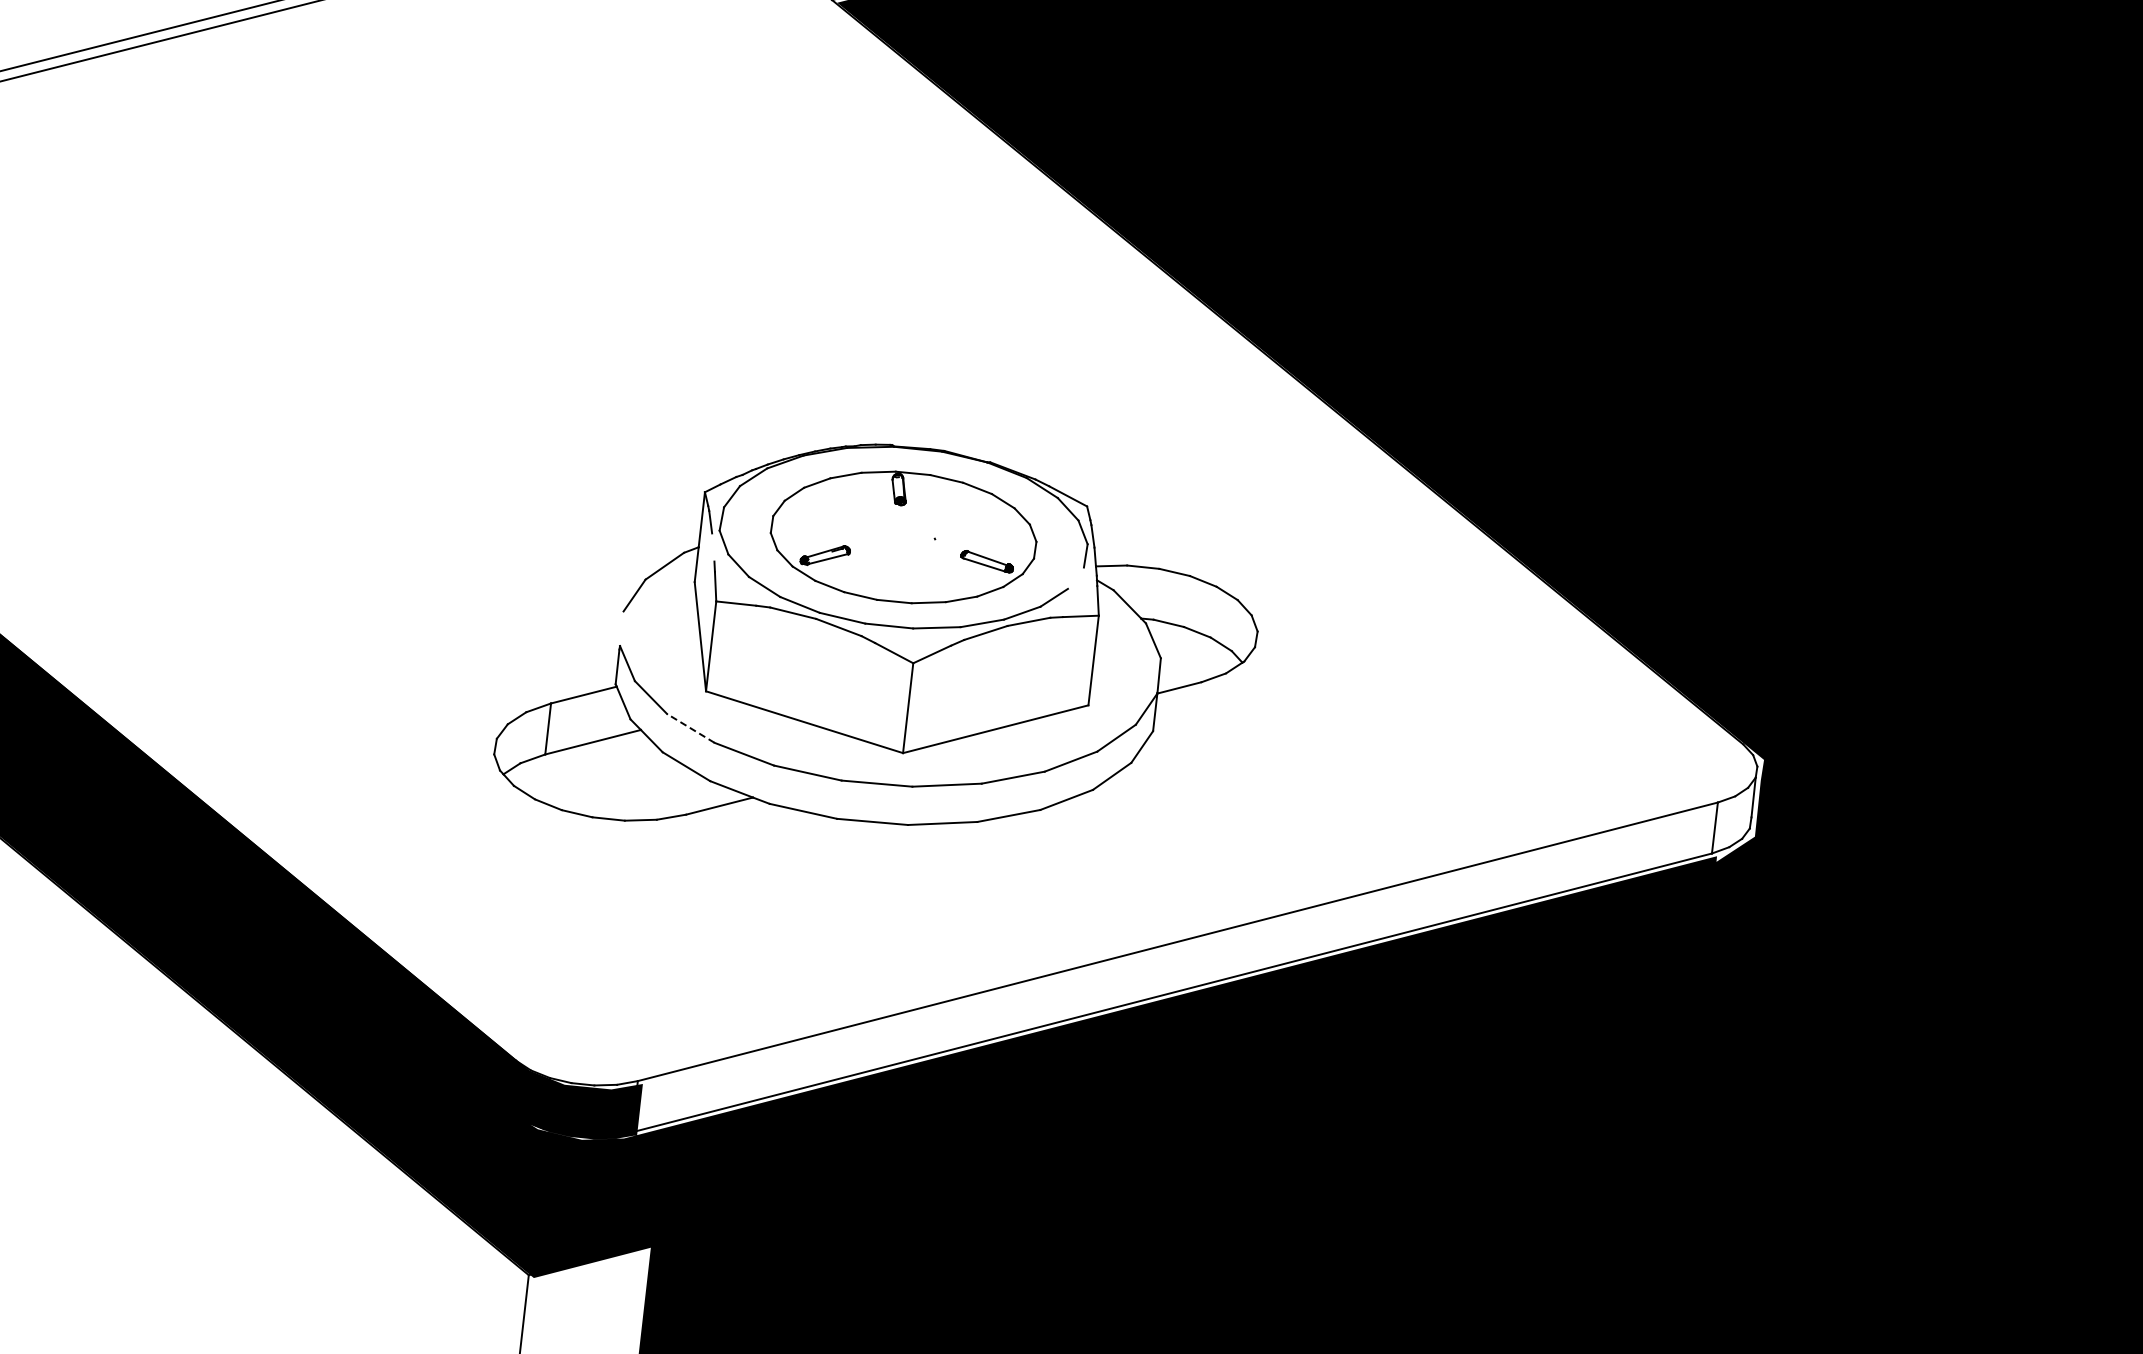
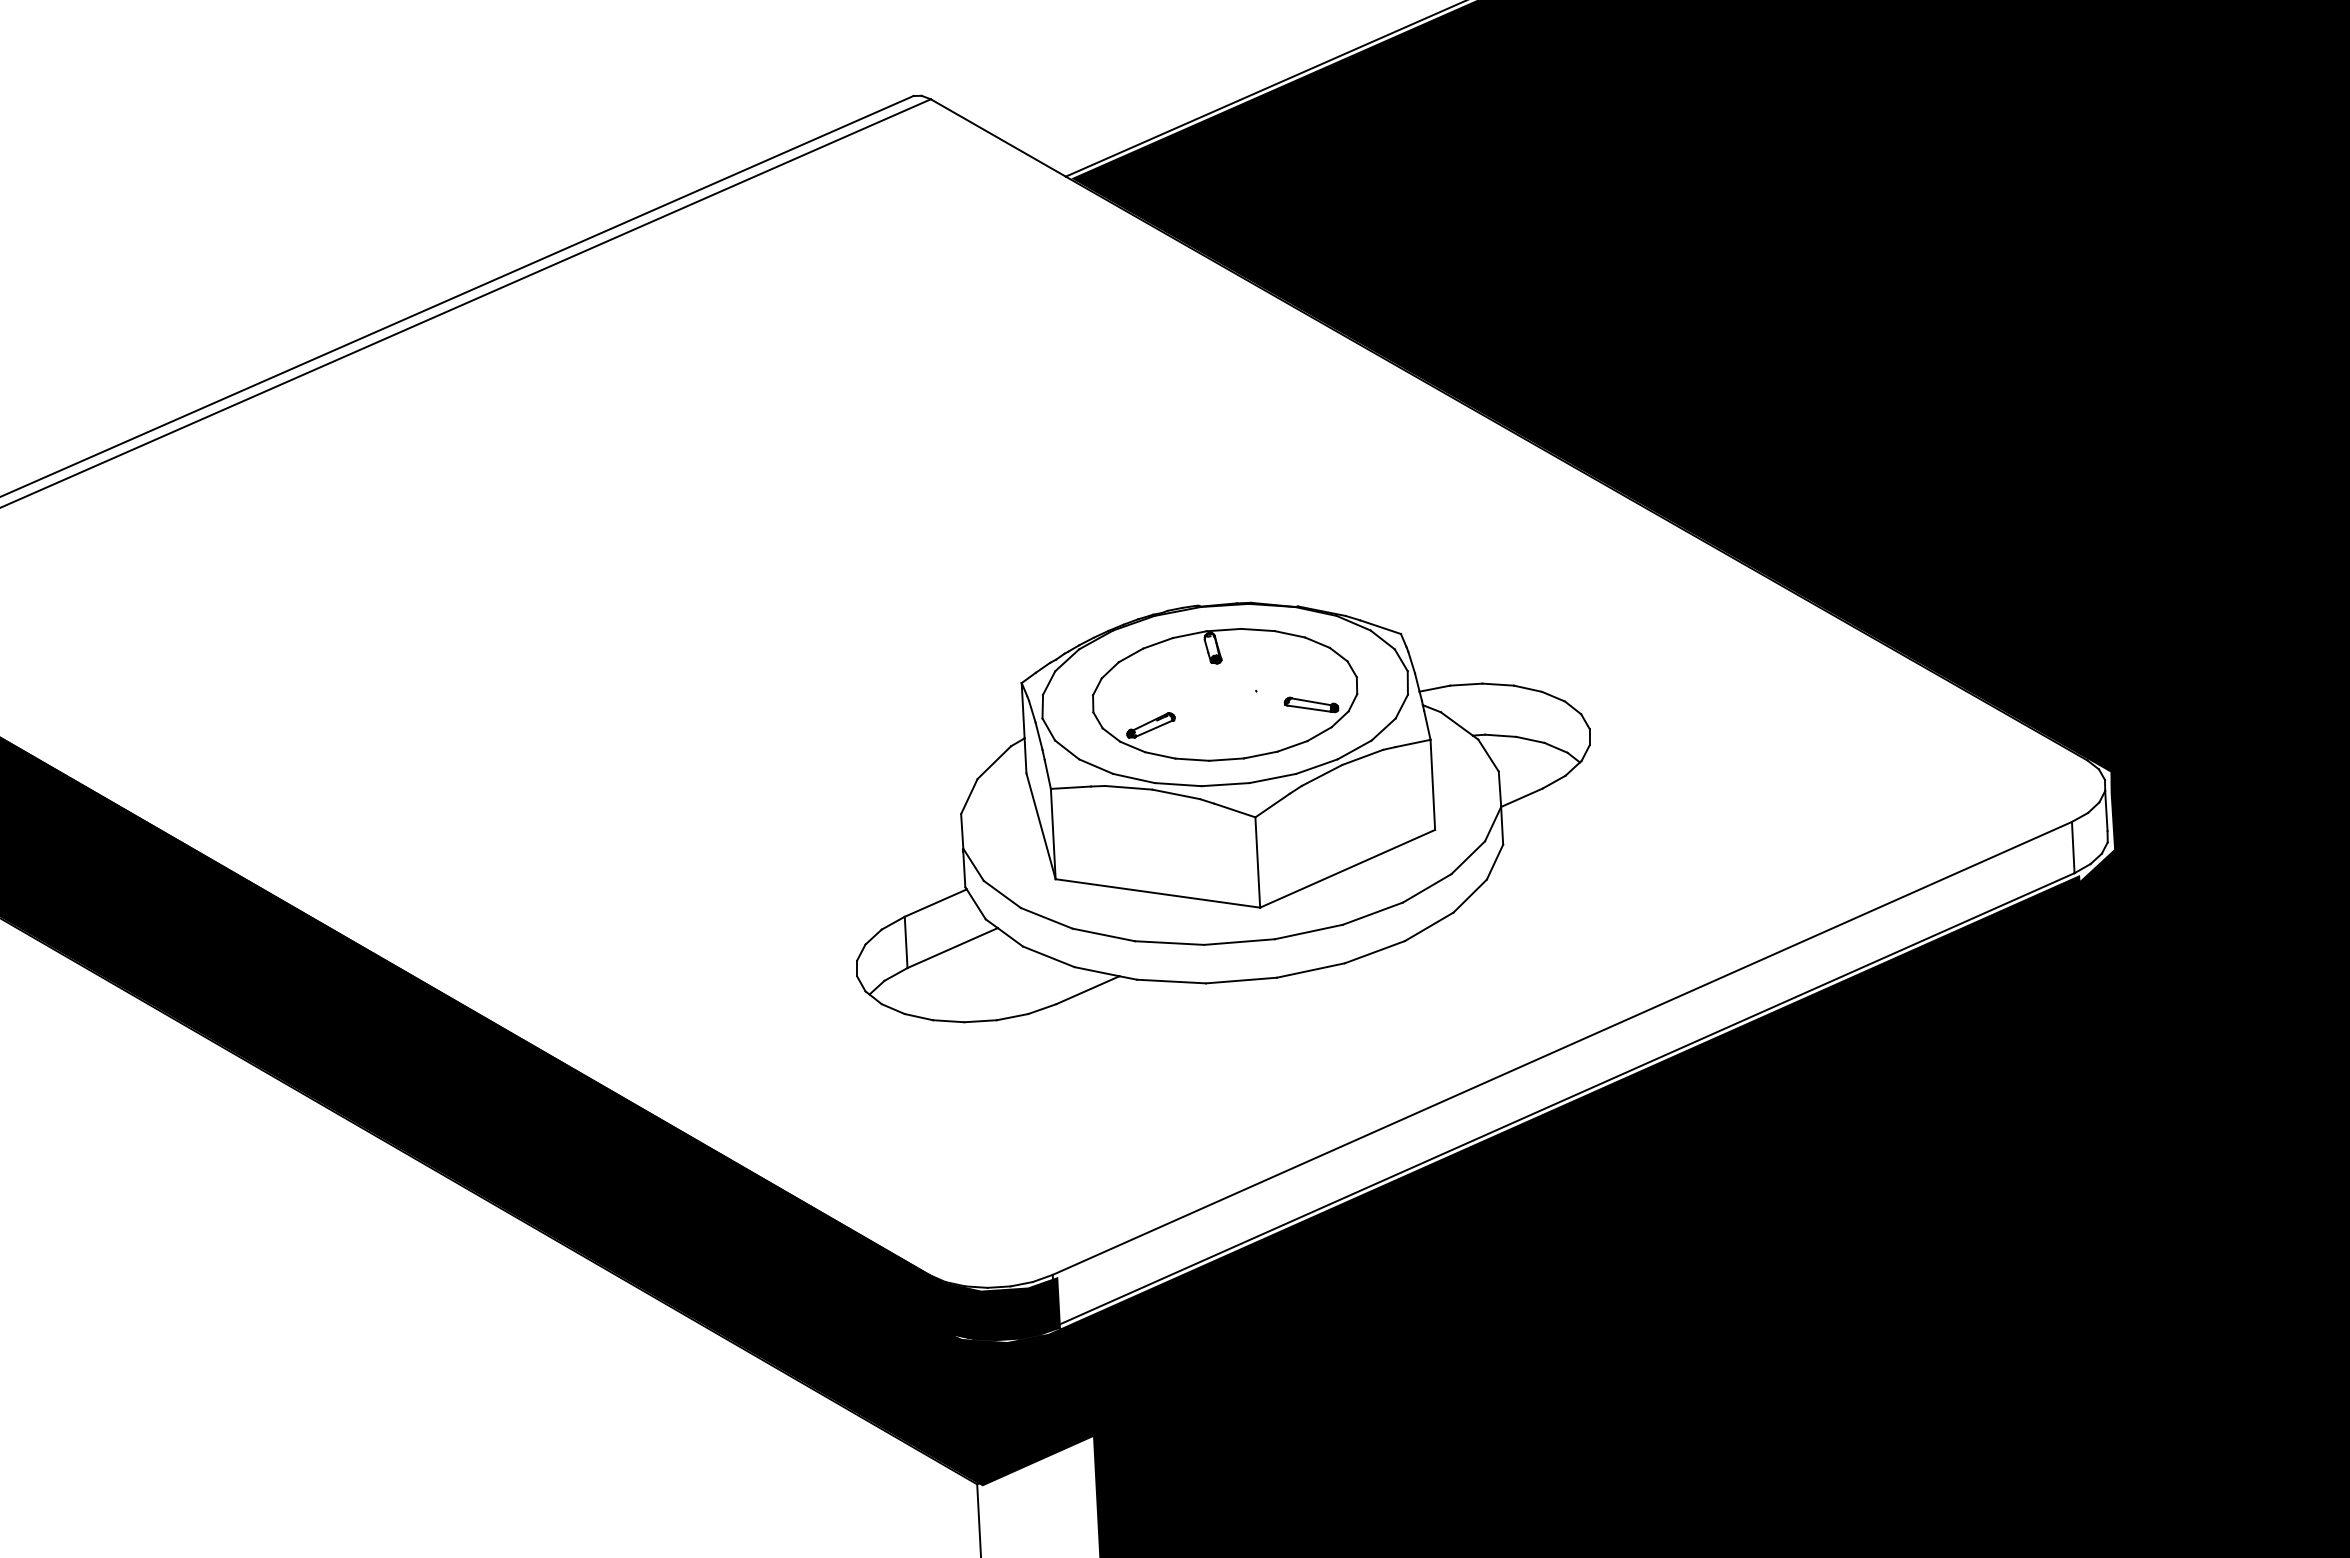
line: (712, 546) -> (1038, 735), added
line: (1075, 578) -> (1401, 706), added
line: (622, 628) -> (962, 831), added
line: (690, 728) -> (1046, 918), dashed -> solid

